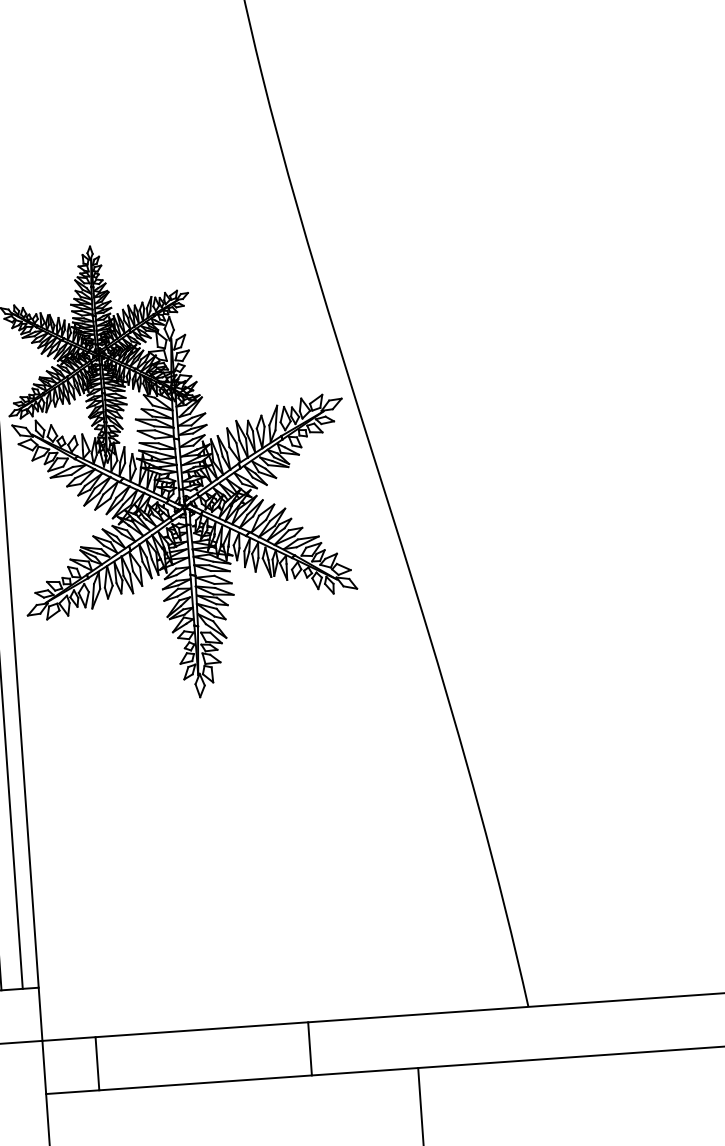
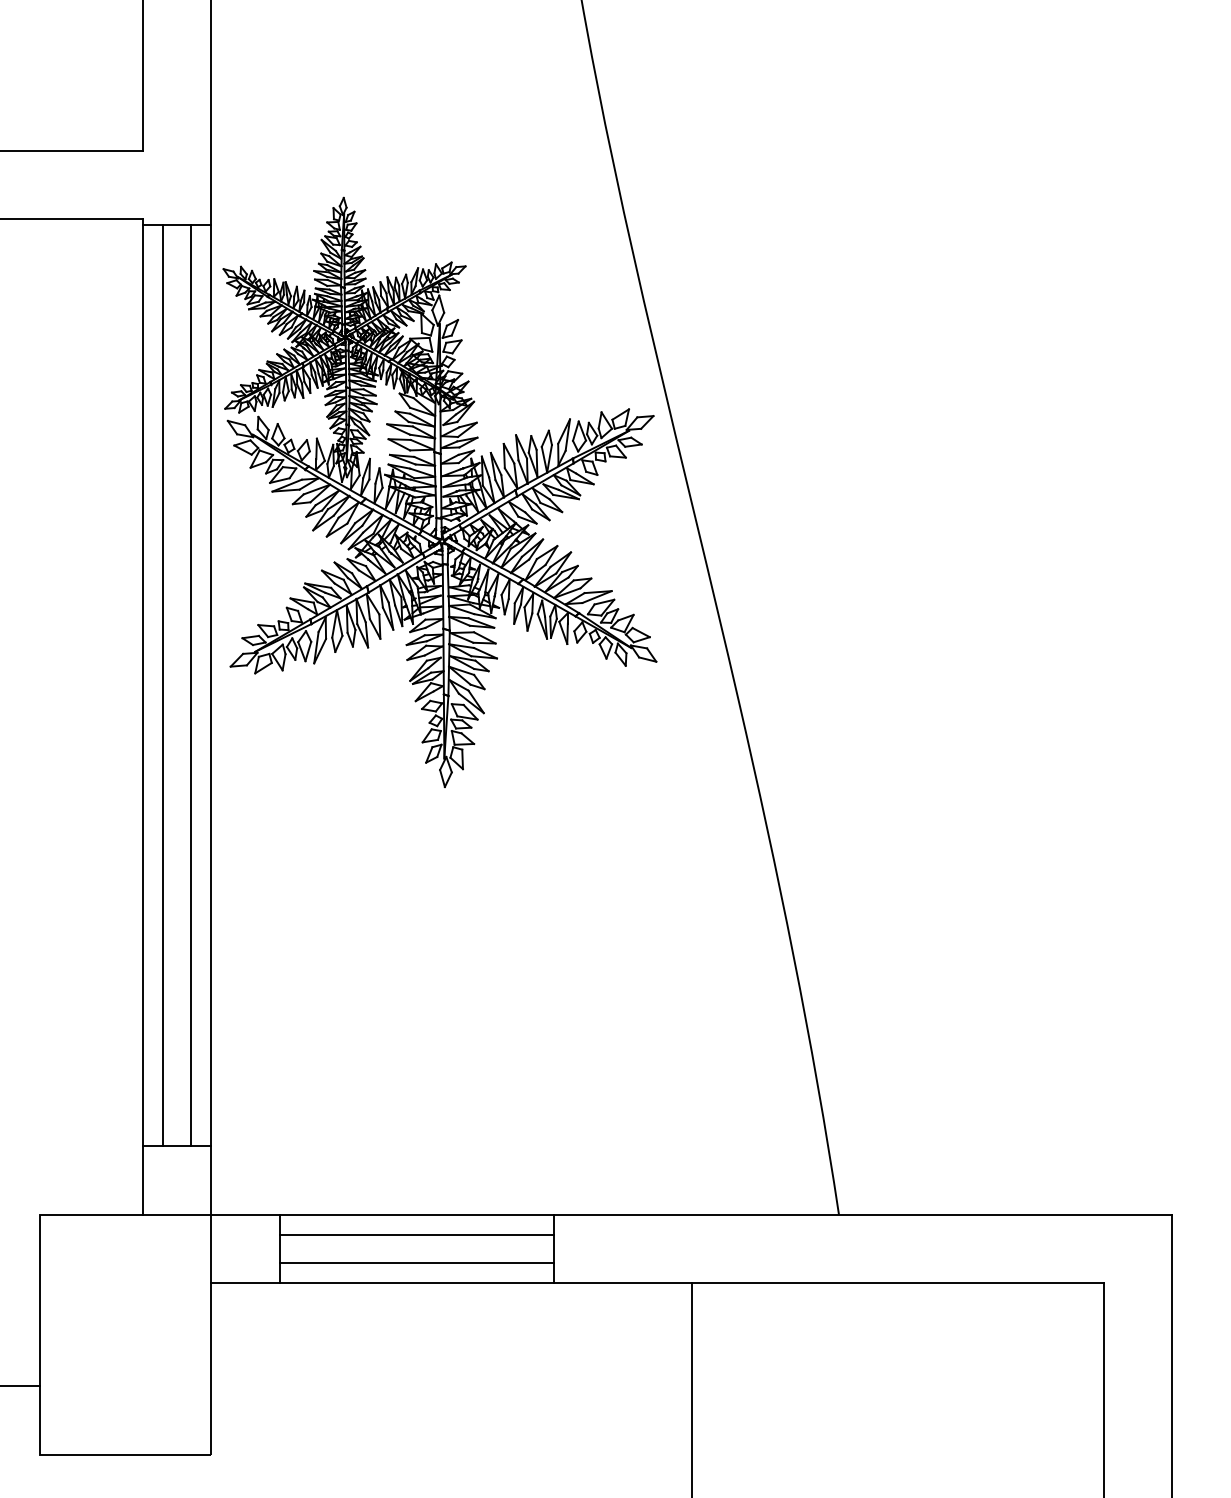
line: (202, 1045) -> (416, 1235), added
line: (203, 1066) -> (416, 1262), added

